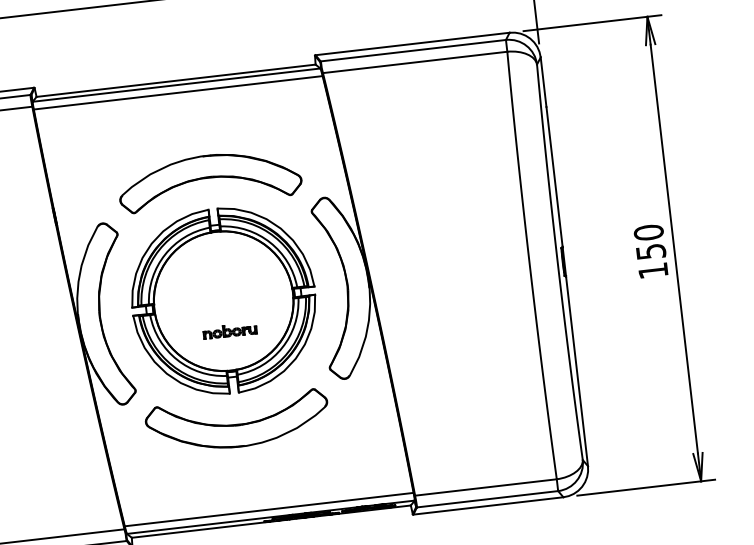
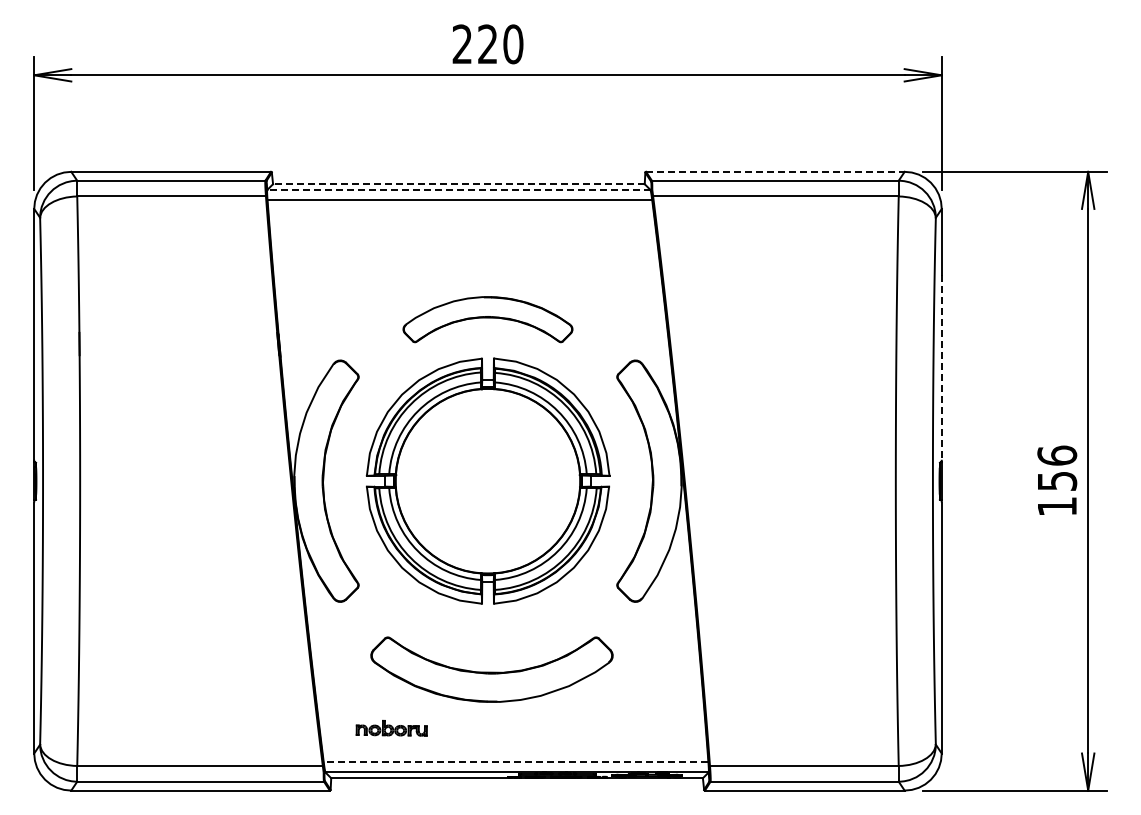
line: (412, 43) -> (775, 171), solid -> dashed
line: (175, 81) -> (458, 184), solid -> dashed
line: (176, 85) -> (458, 190), solid -> dashed
line: (554, 176) -> (941, 367), solid -> dashed
part: (209, 179) -> (487, 319), size x0.7
text: (649, 232) -> (1057, 455), 150 -> 156
part: (229, 330) -> (391, 727), moved
part: (237, 422) -> (491, 669), moved
line: (268, 509) -> (515, 762), solid -> dashed

